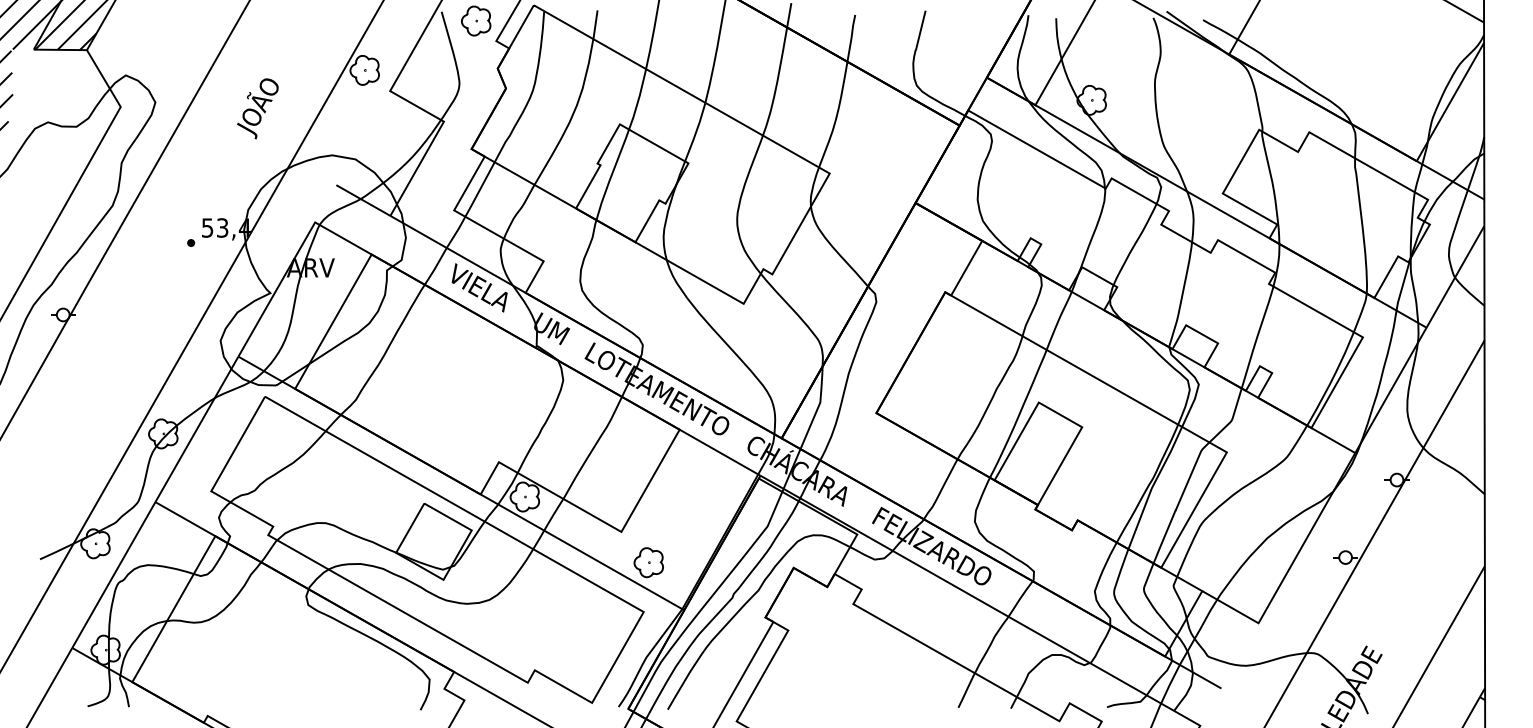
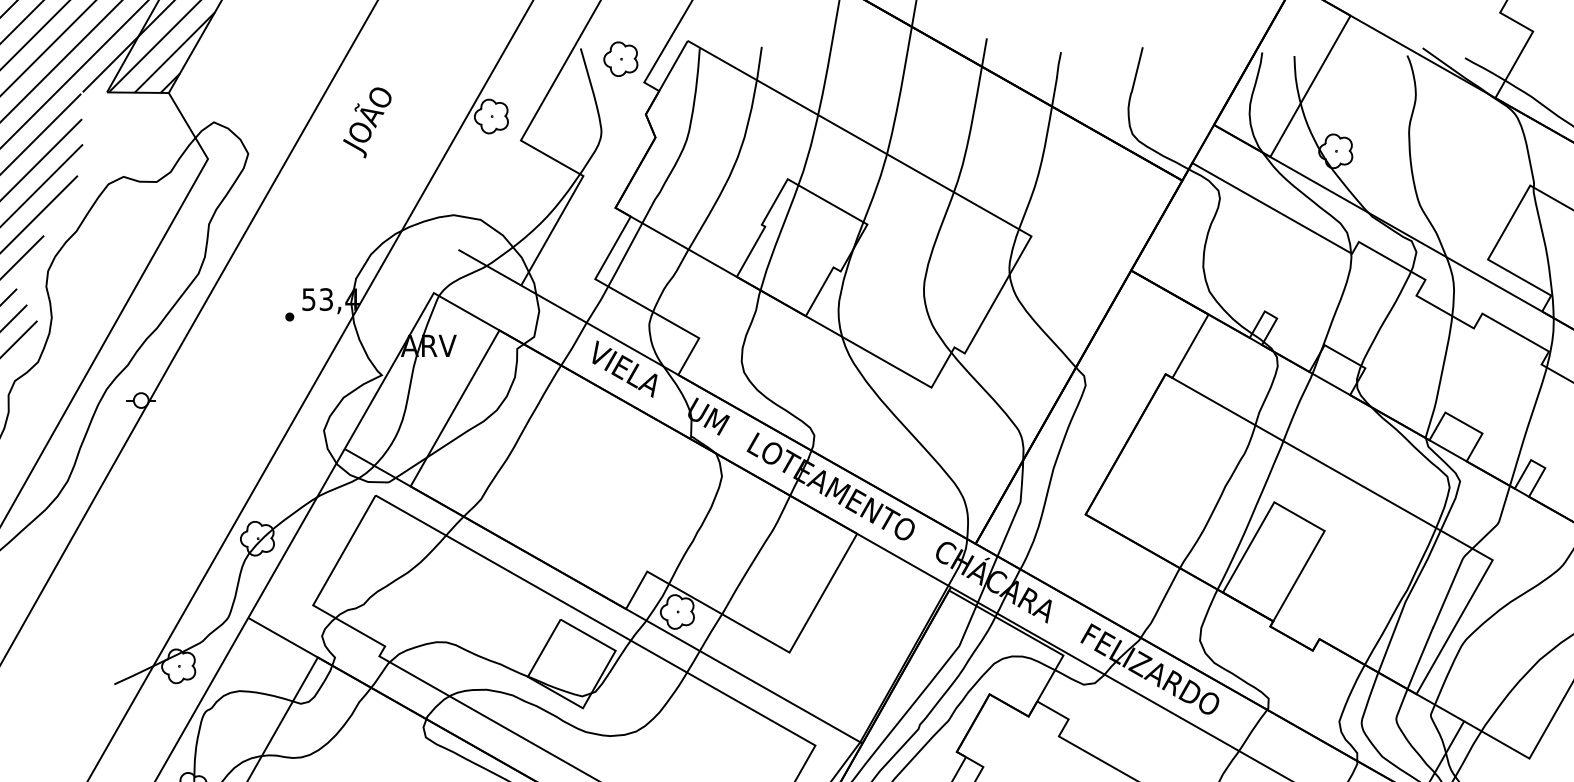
text: (257, 108) -> (366, 122), moved
part: (648, 562) -> (820, 688), removed

